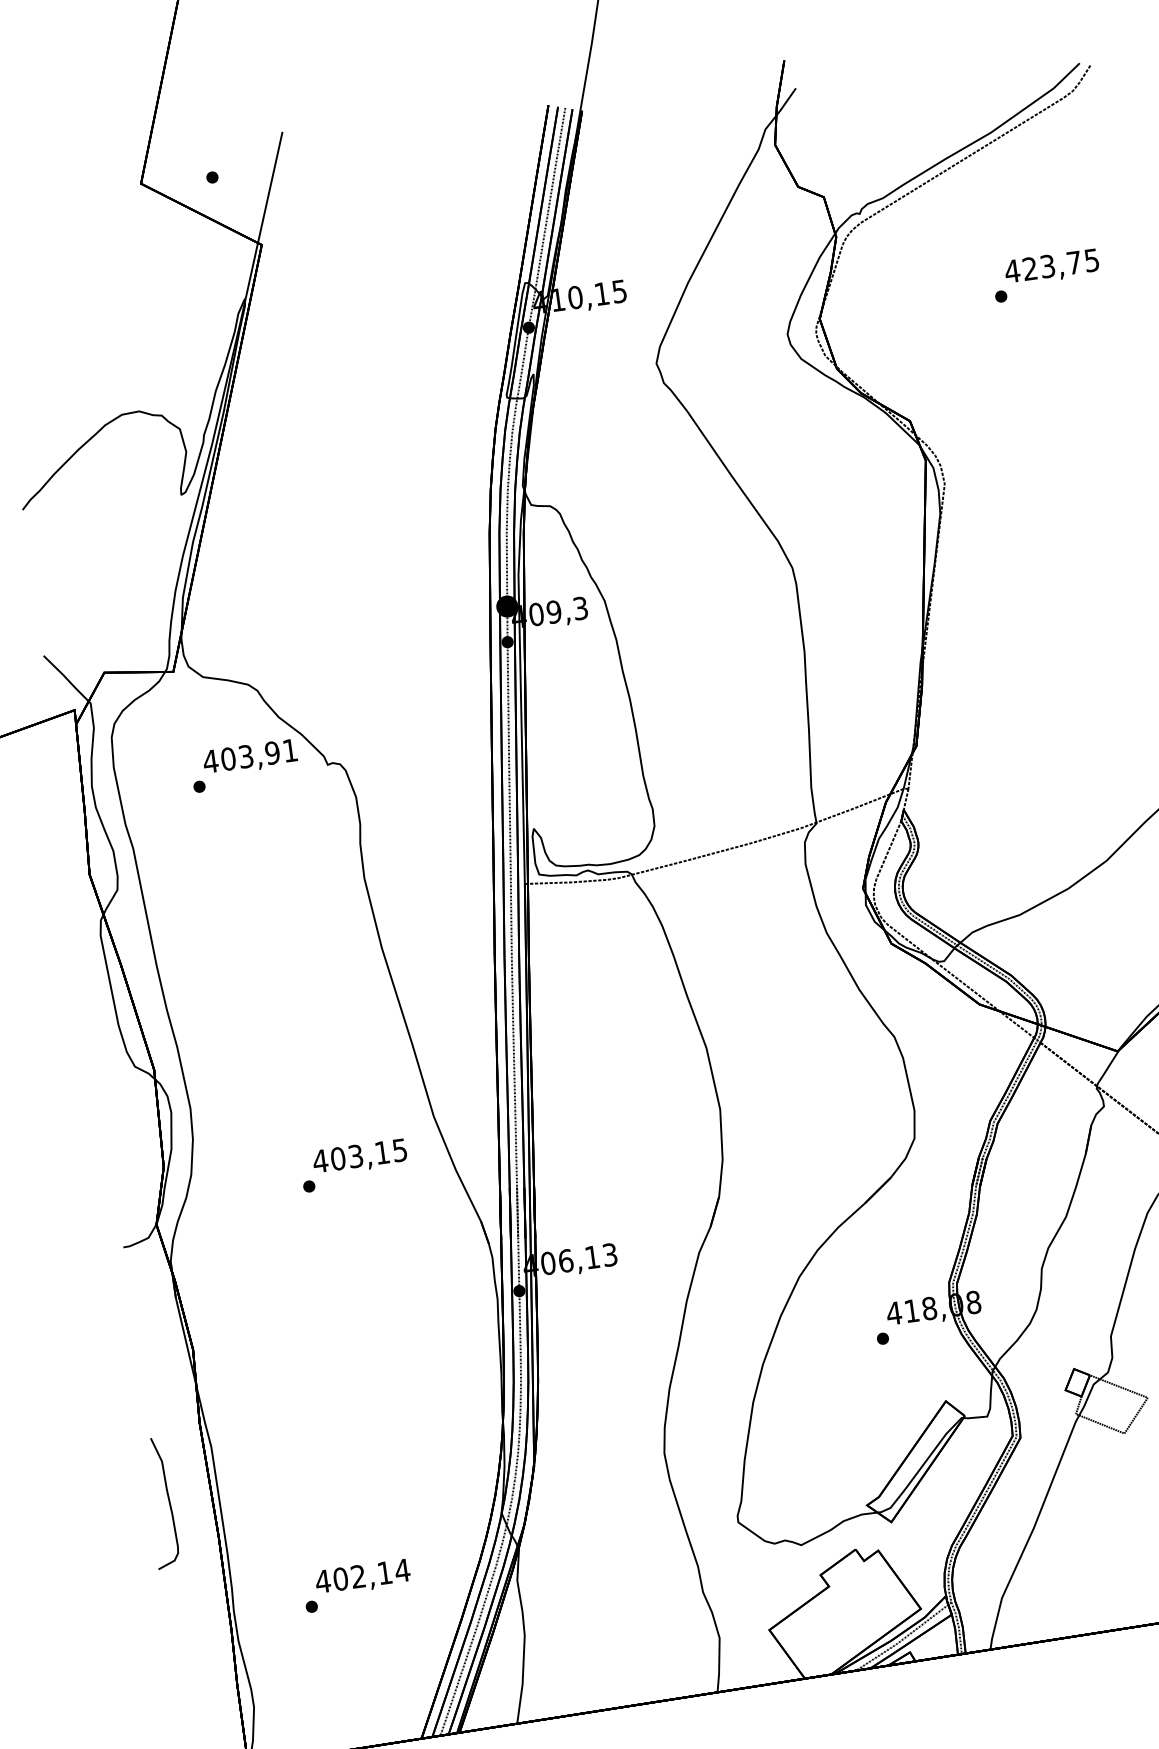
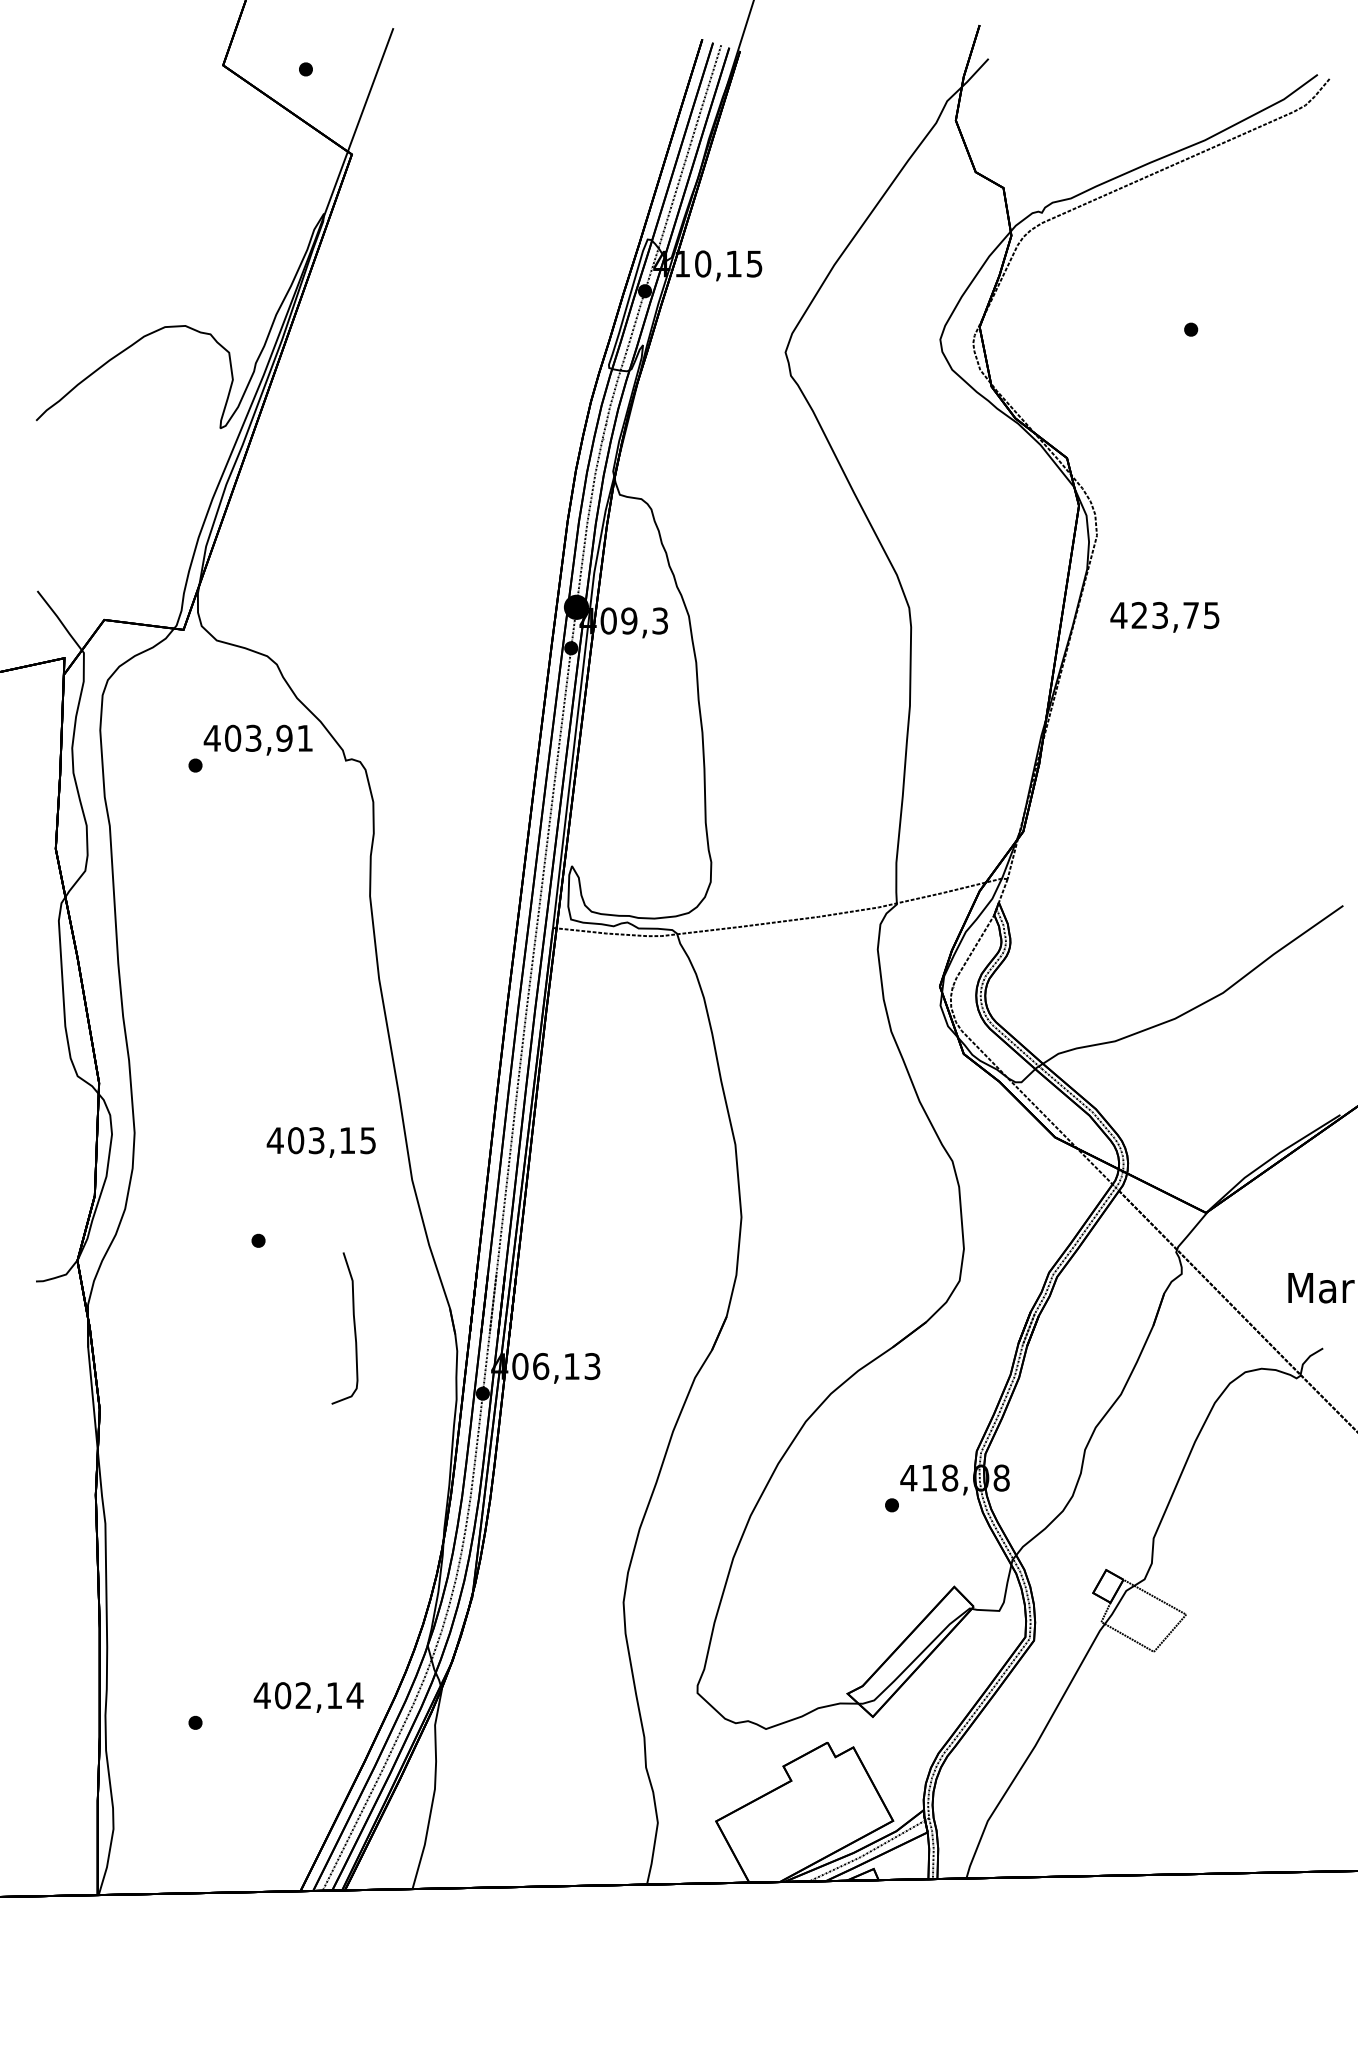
text: (1051, 267) -> (1164, 617), moved
text: (359, 1157) -> (320, 1142), moved
curve: (168, 1500) -> (353, 1326), moved
text: (362, 1577) -> (308, 1697), moved

